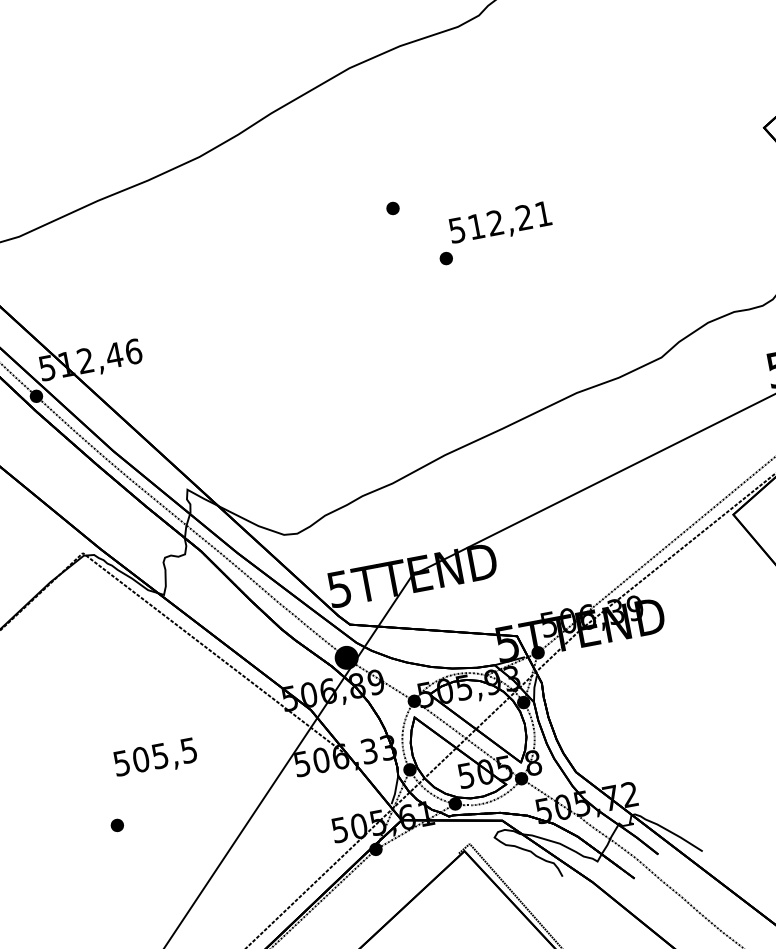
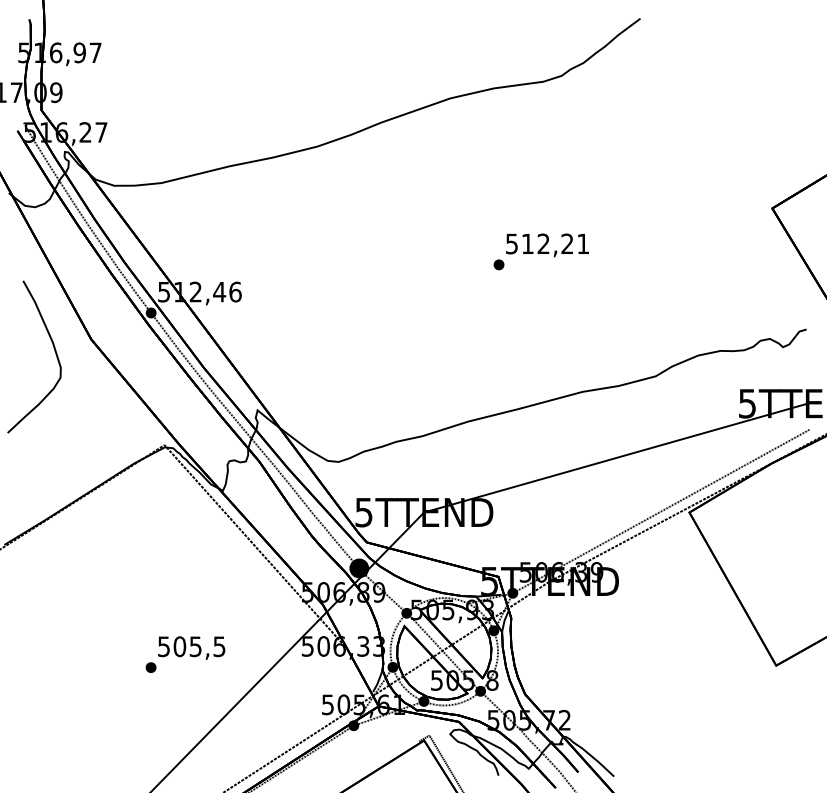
part: (392, 208) -> (463, 216), removed
text: (155, 757) -> (191, 647), moved

